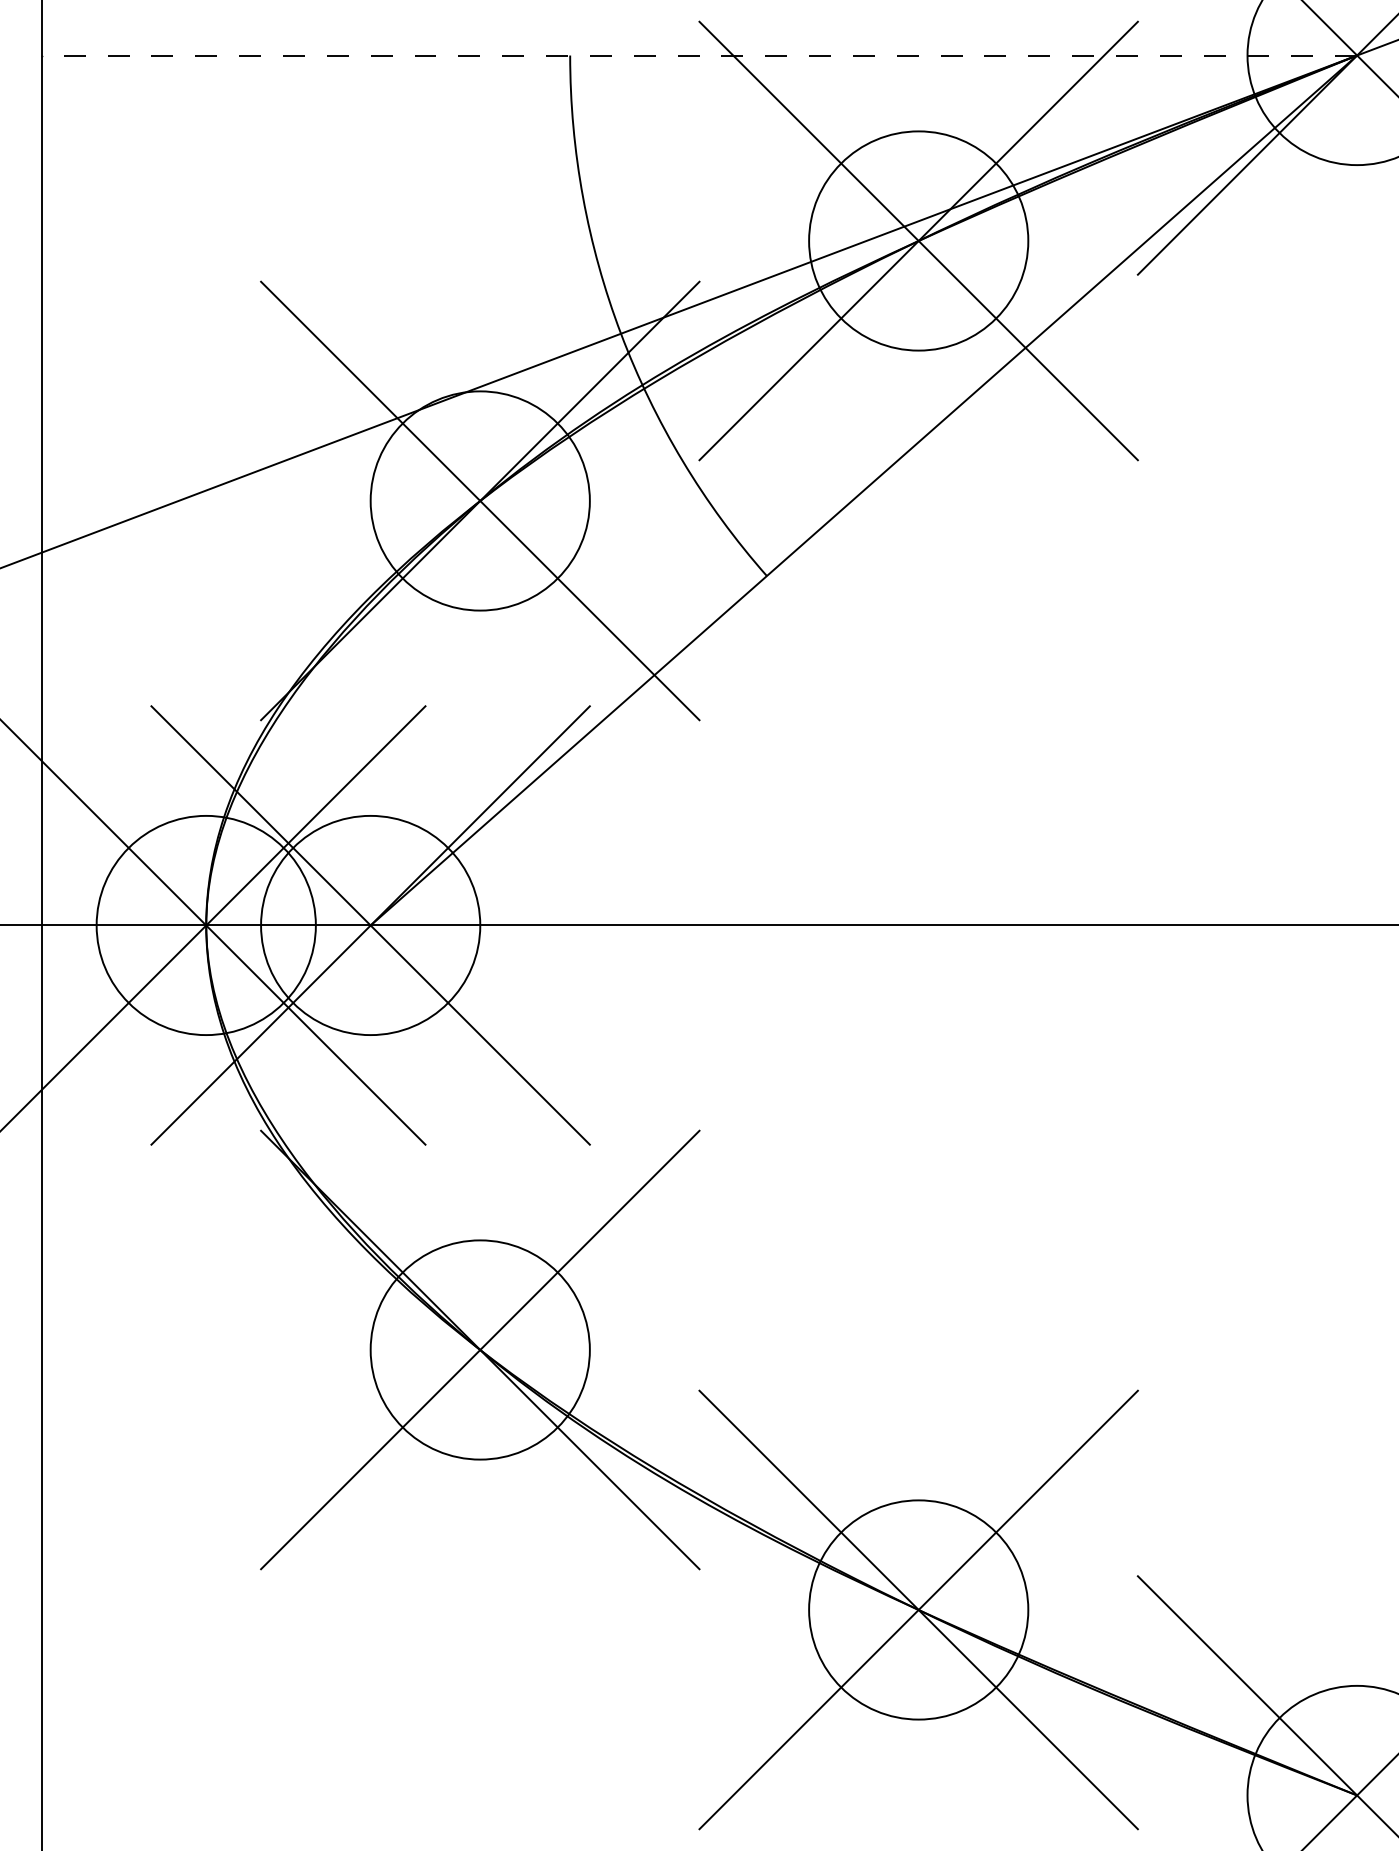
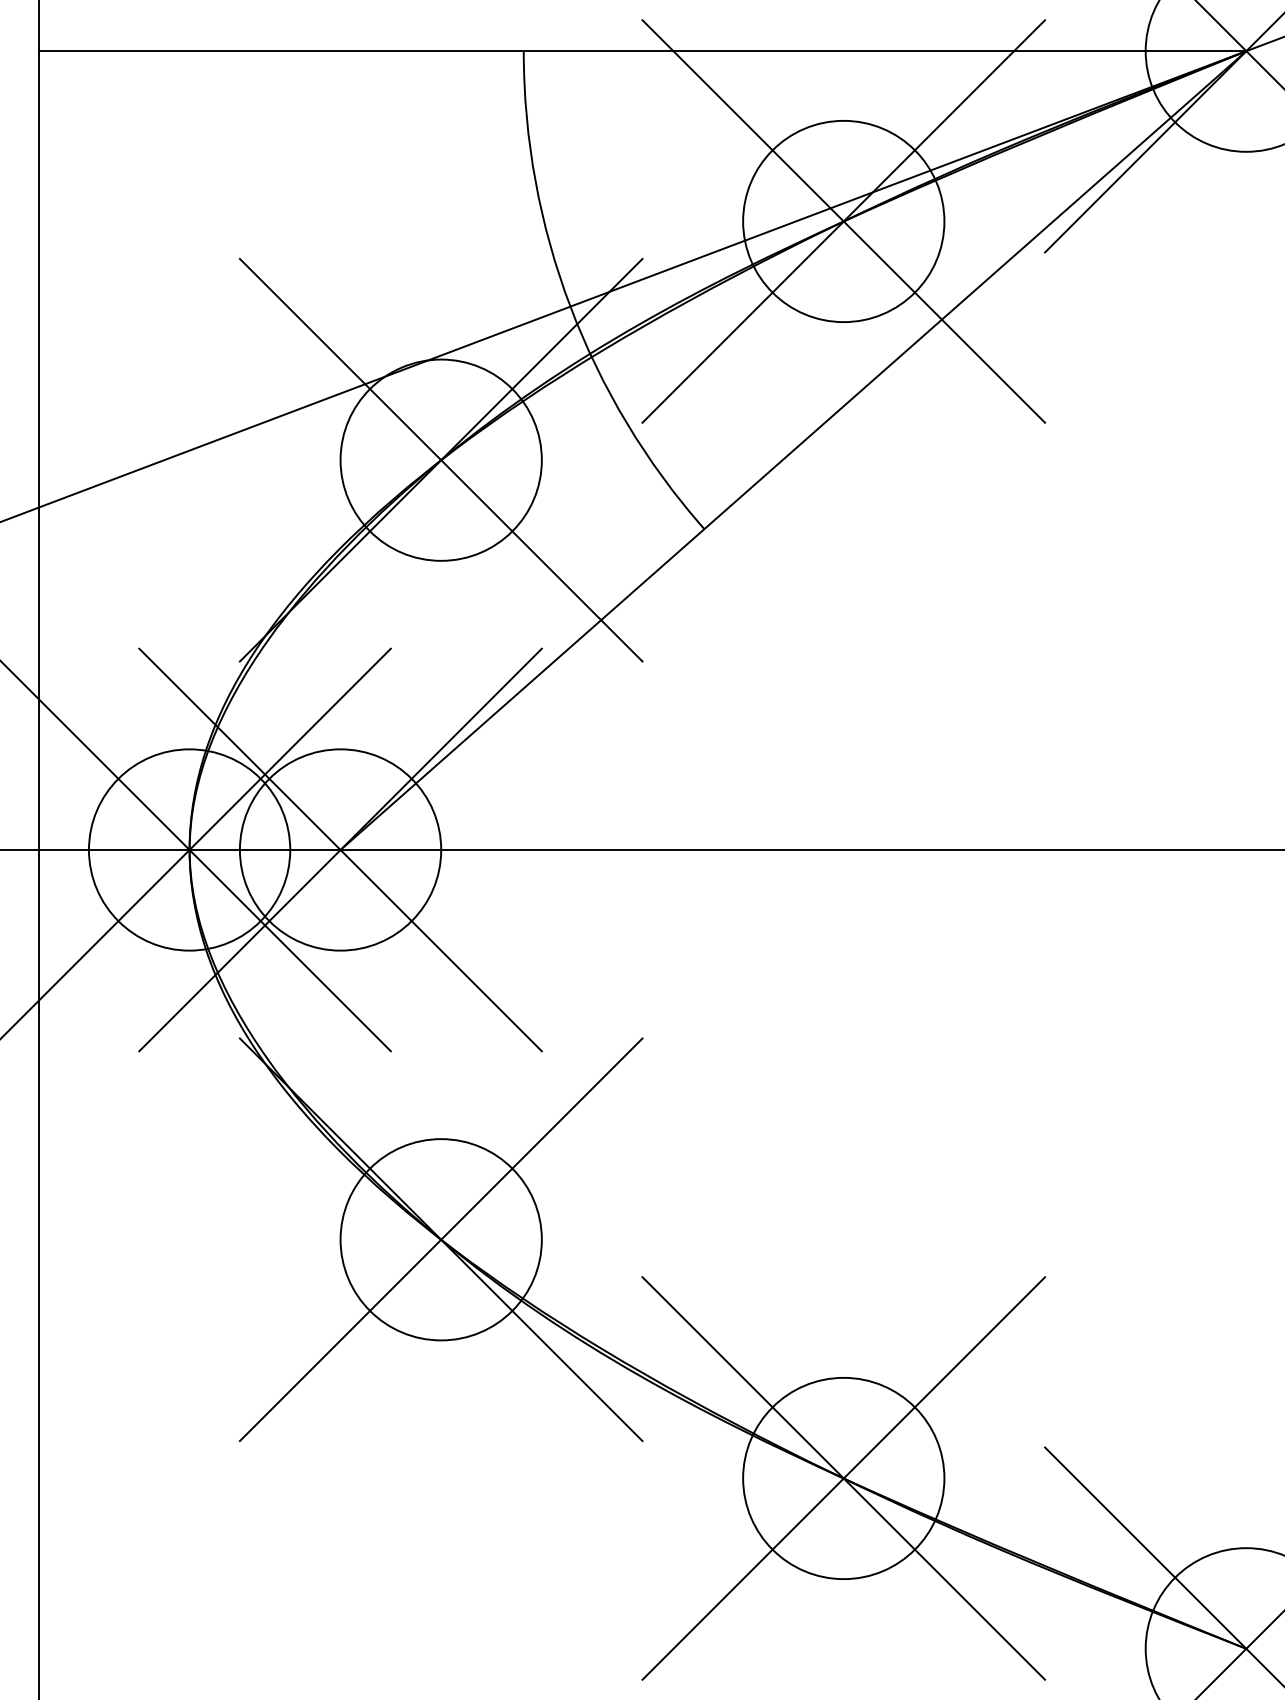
line: (699, 55) -> (642, 51), dashed -> solid

